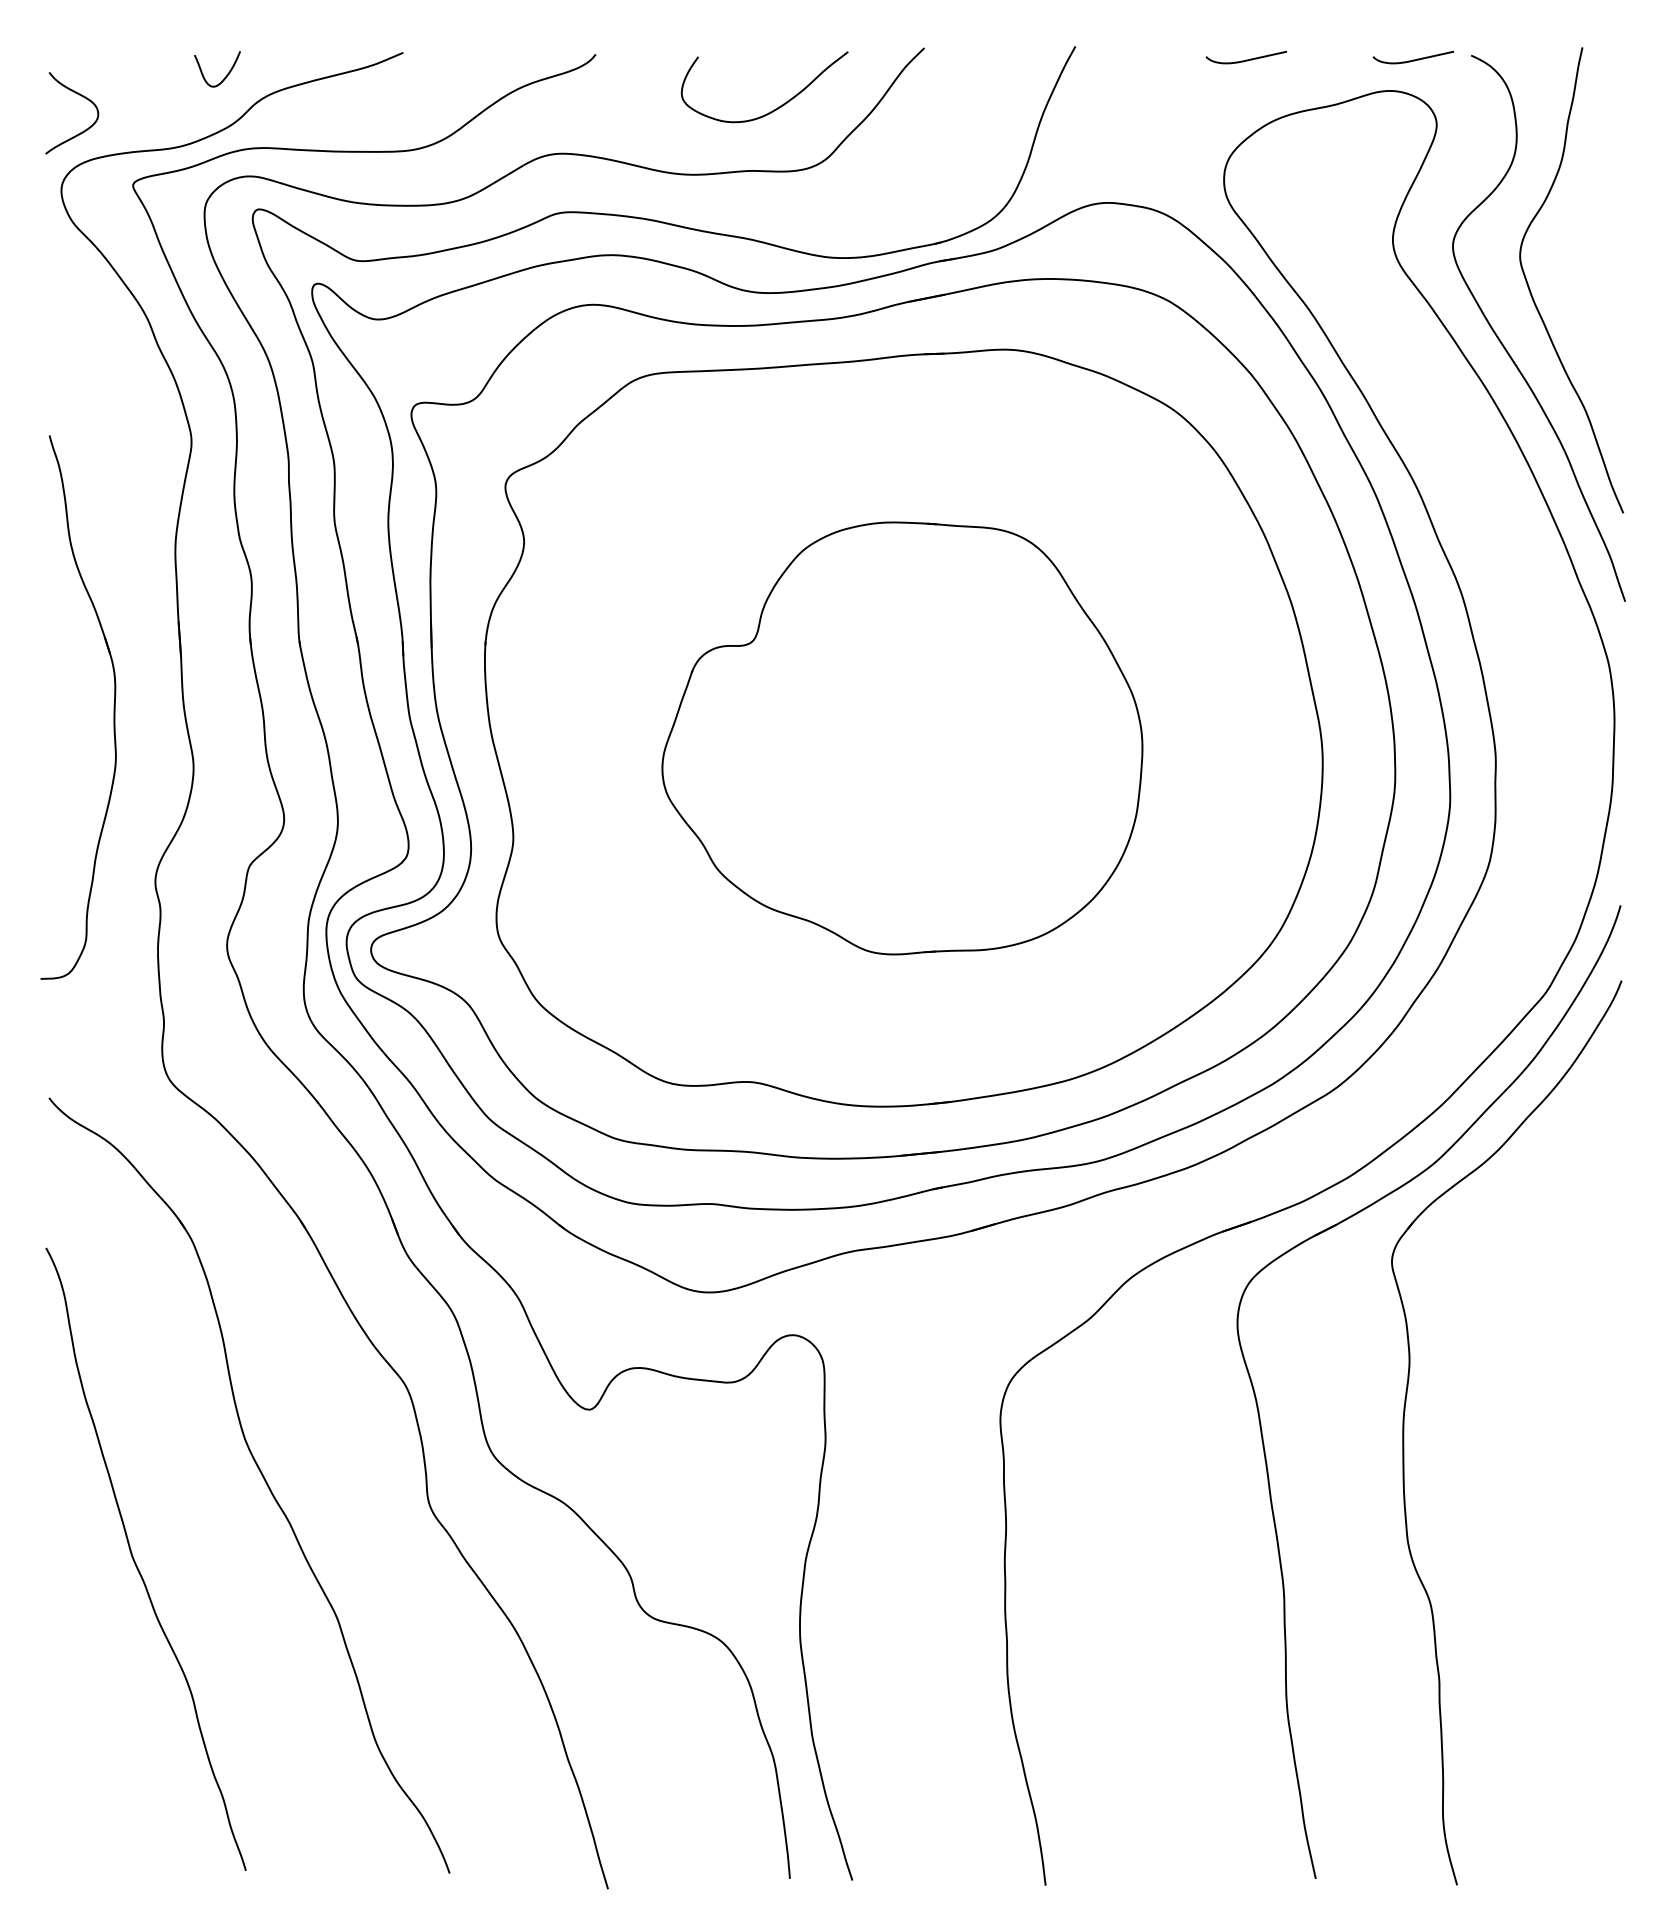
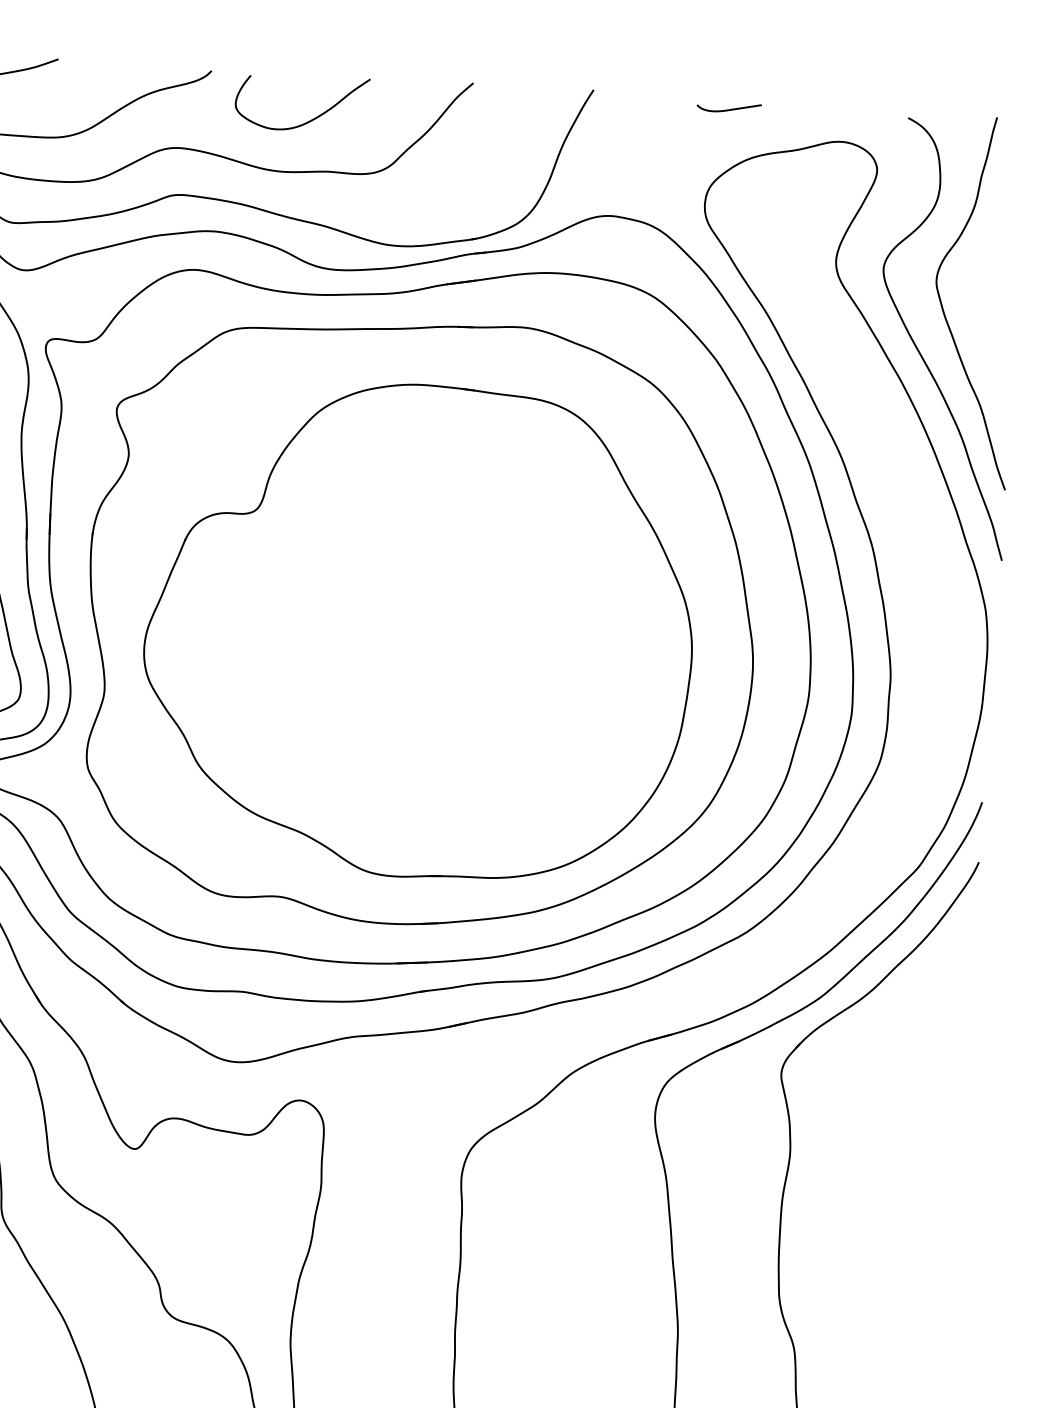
curve: (1412, 59) -> (861, 118), removed
curve: (775, 108) -> (309, 120), moved
part: (902, 738) -> (419, 631), size x1.43

